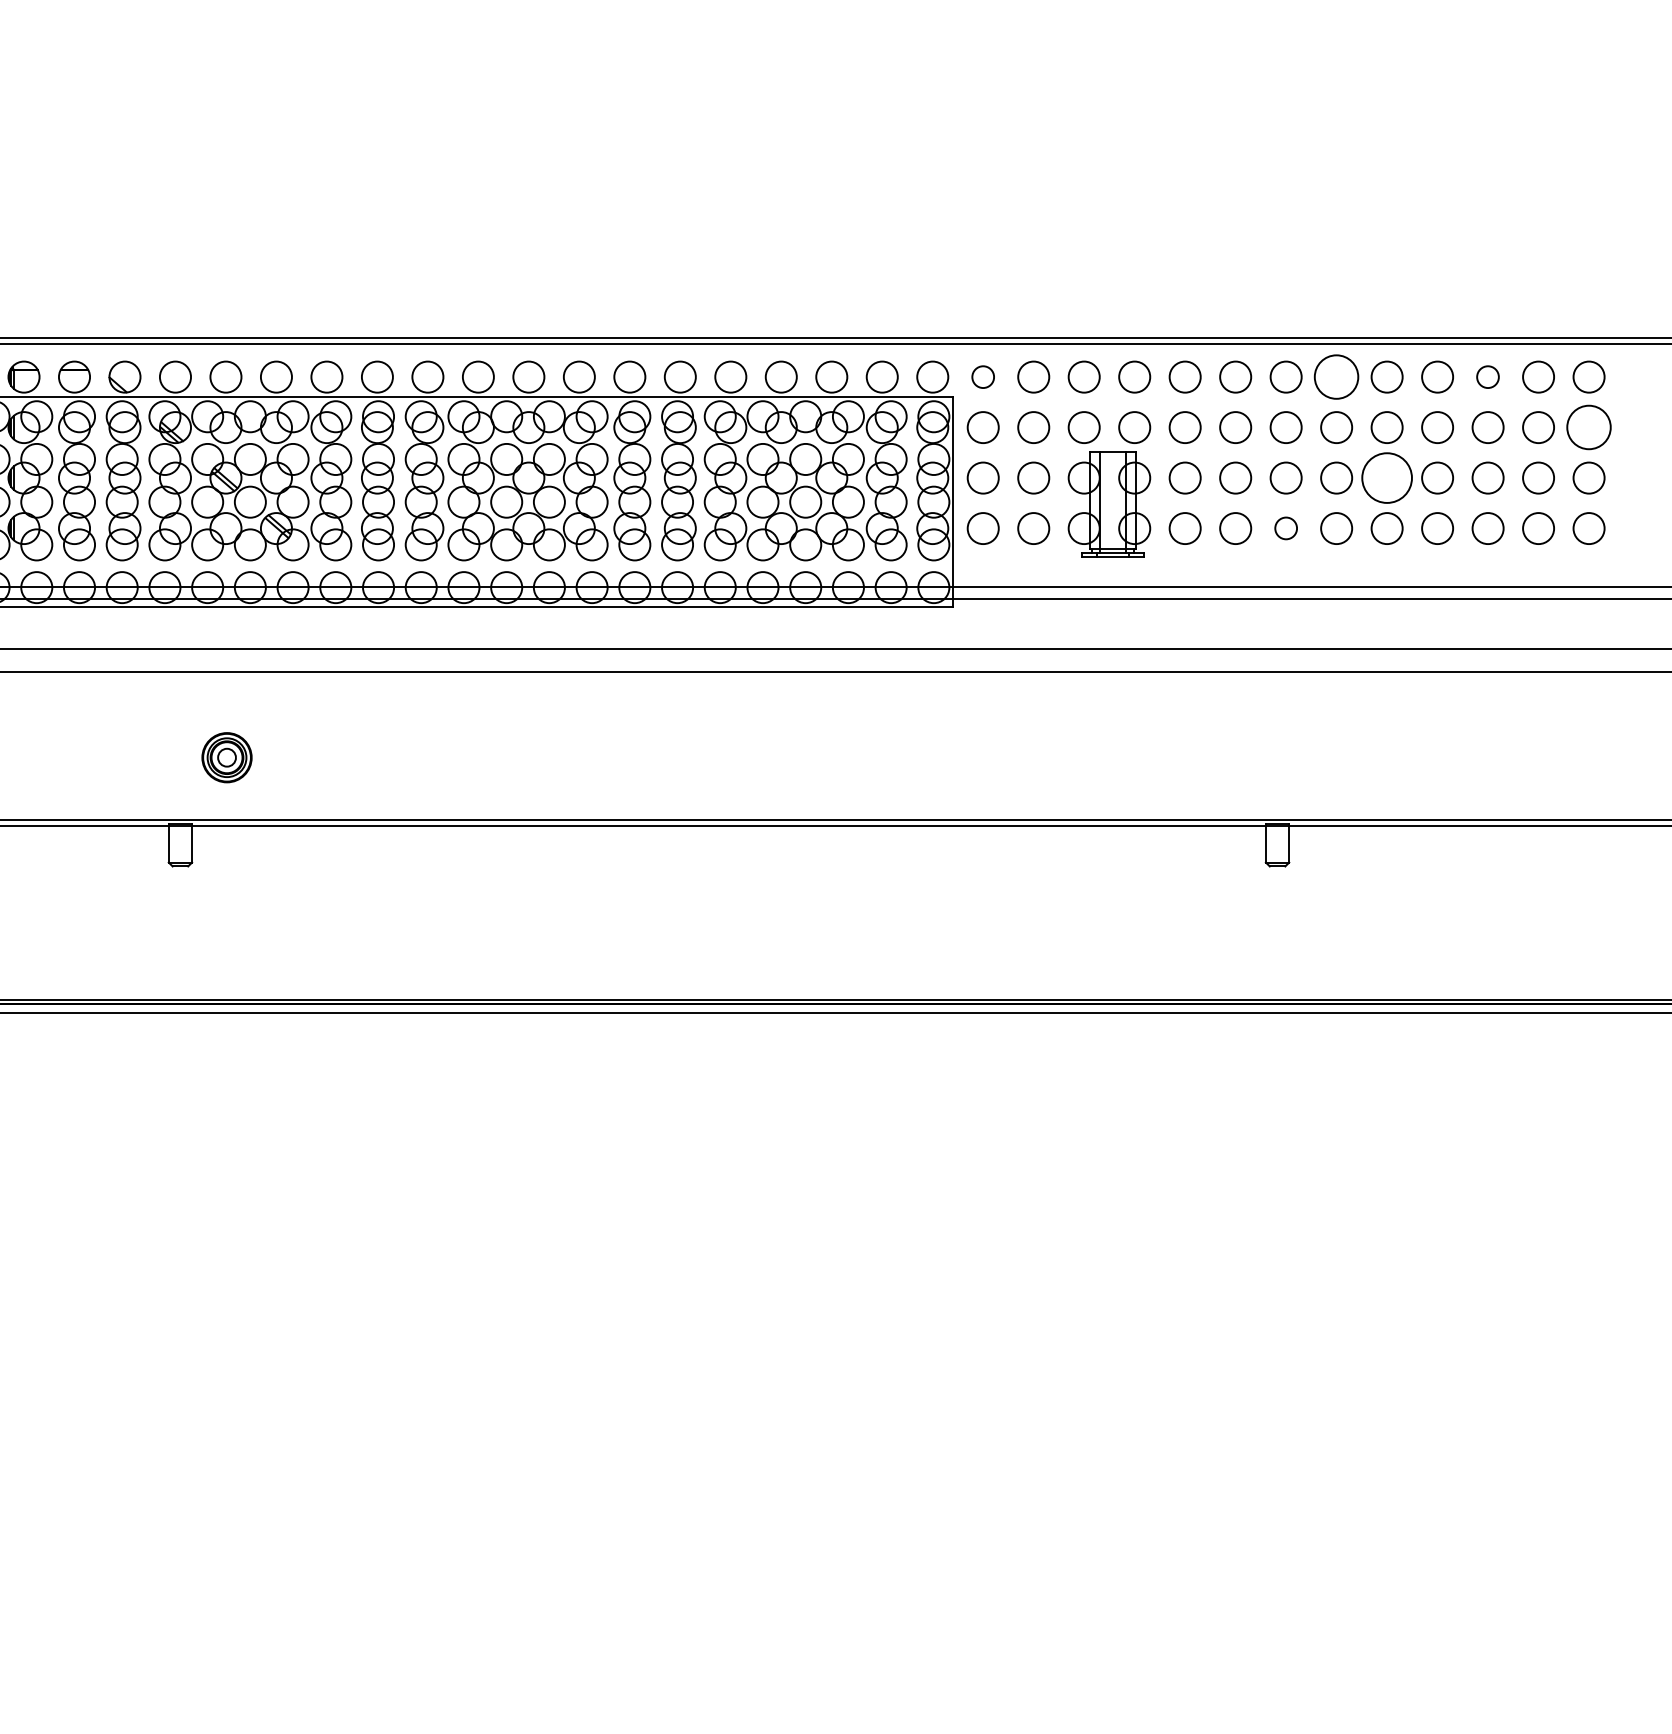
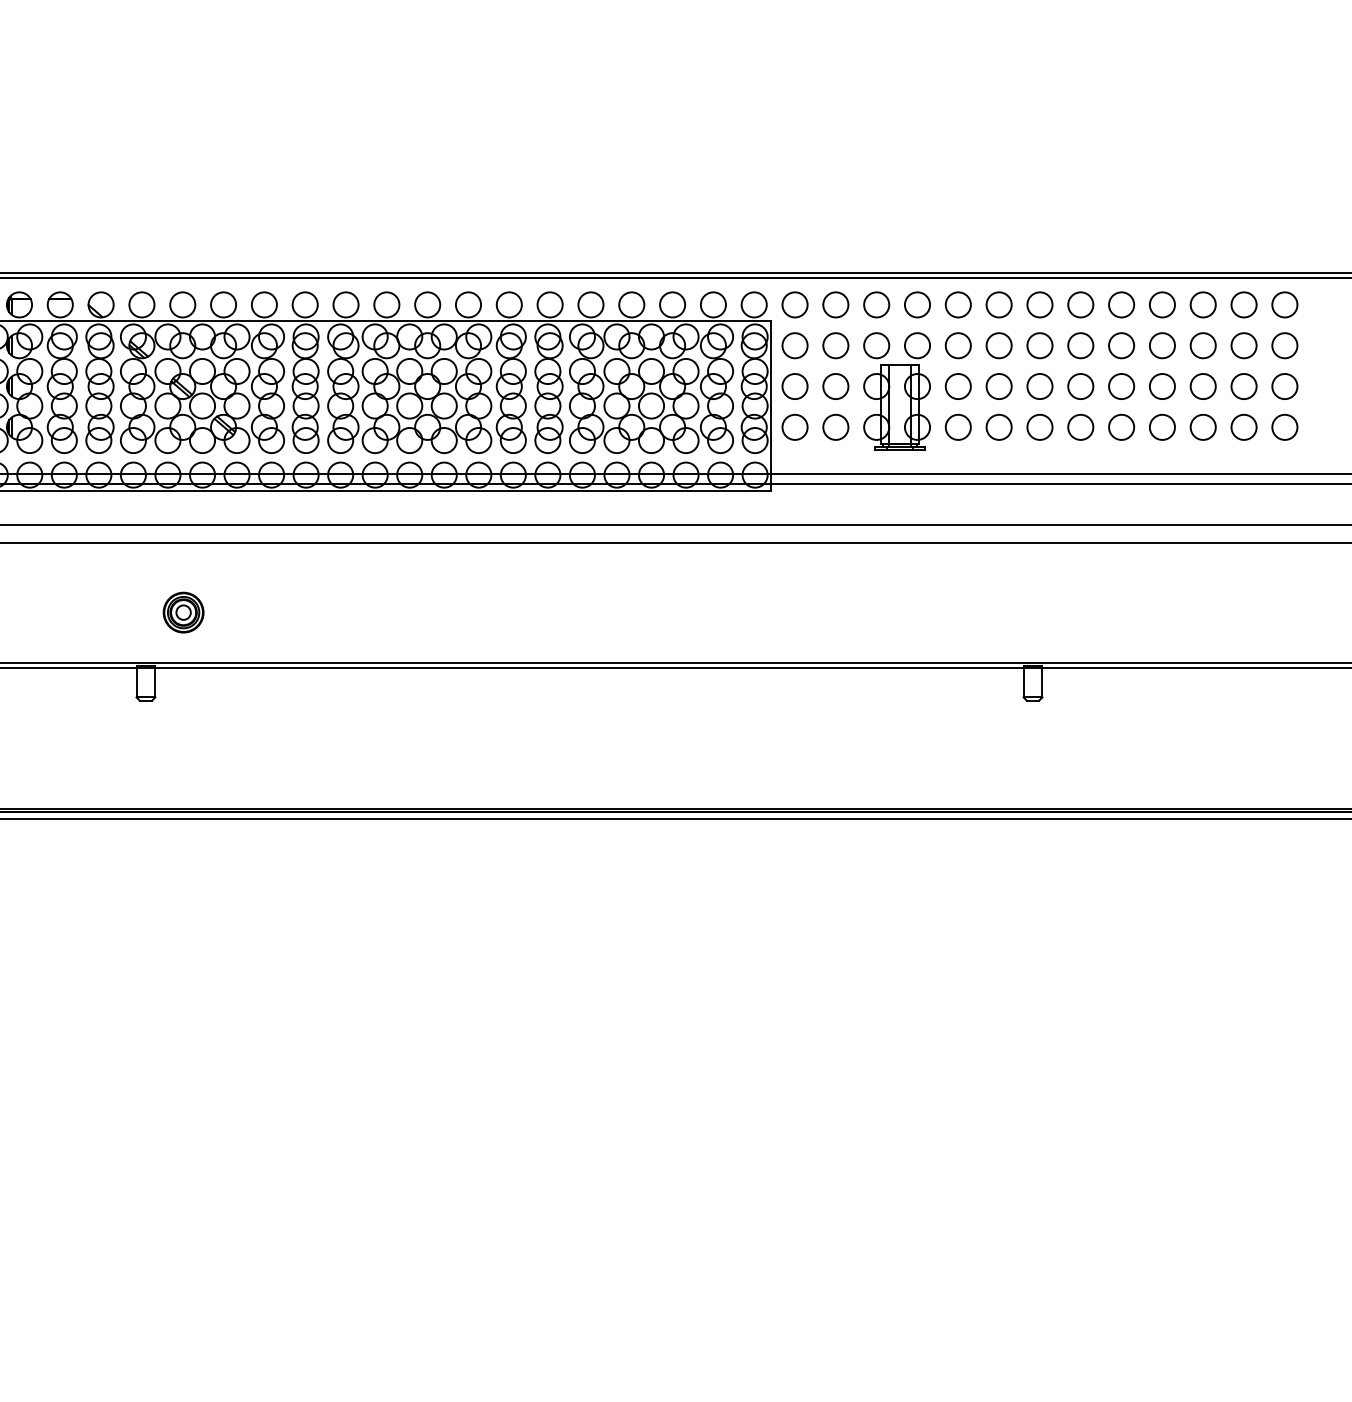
circle: (982, 376) -> (794, 304), size x1.43
circle: (1336, 376) -> (1080, 304), size x0.71
circle: (1487, 376) -> (1202, 304), size x1.43
circle: (1588, 427) -> (1284, 345), size x0.71
circle: (1386, 478) -> (1121, 386), size x0.62
circle: (1285, 527) -> (1039, 426), size x1.43

